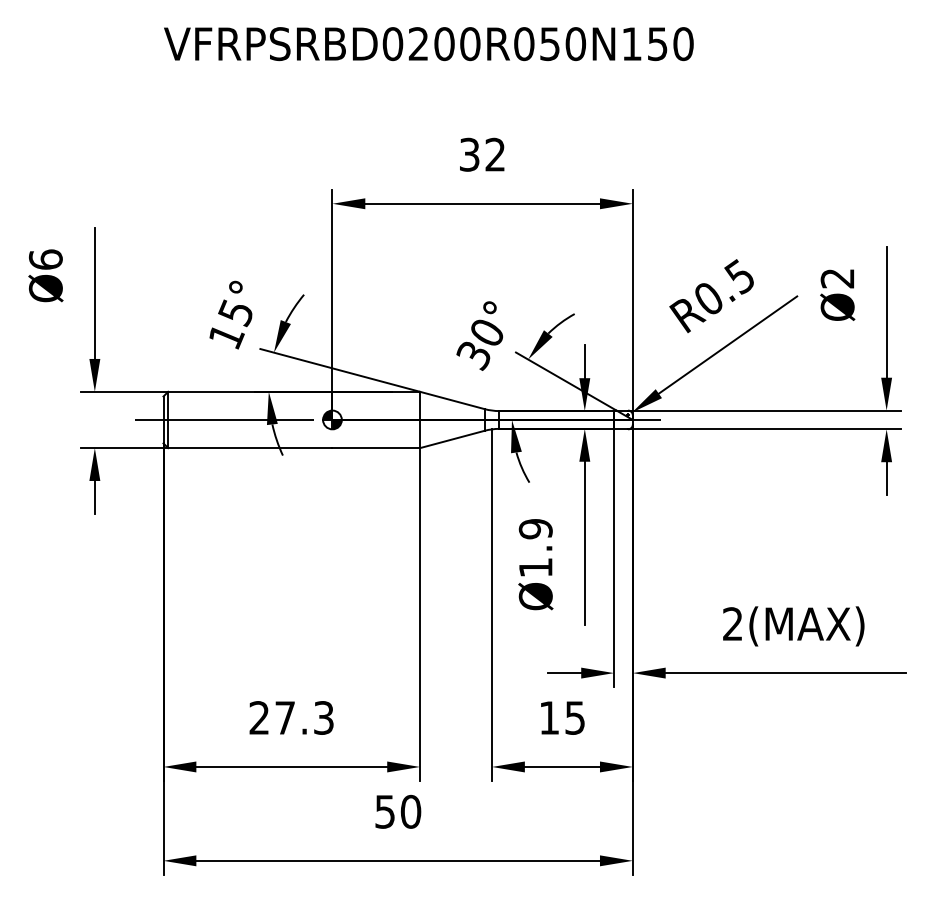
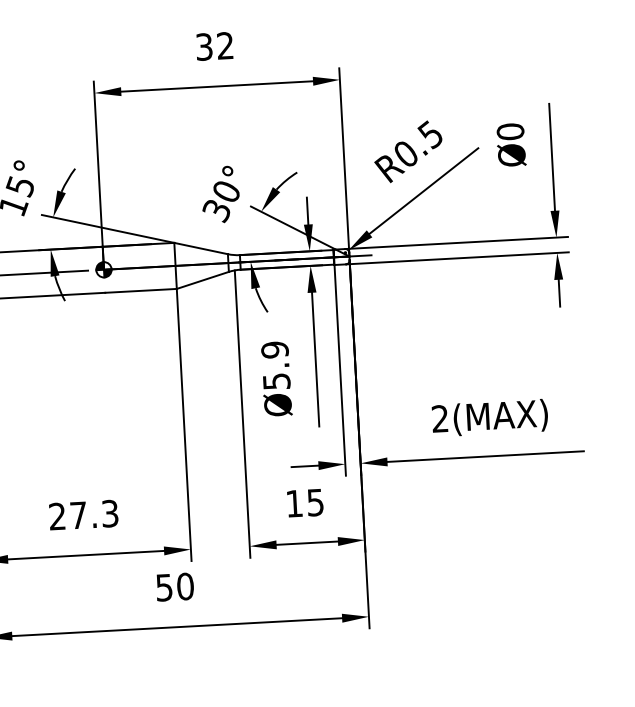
text: (837, 278) -> (510, 131), Ø2 -> Ø0
text: (535, 567) -> (276, 381), Ø1.9 -> Ø5.9

